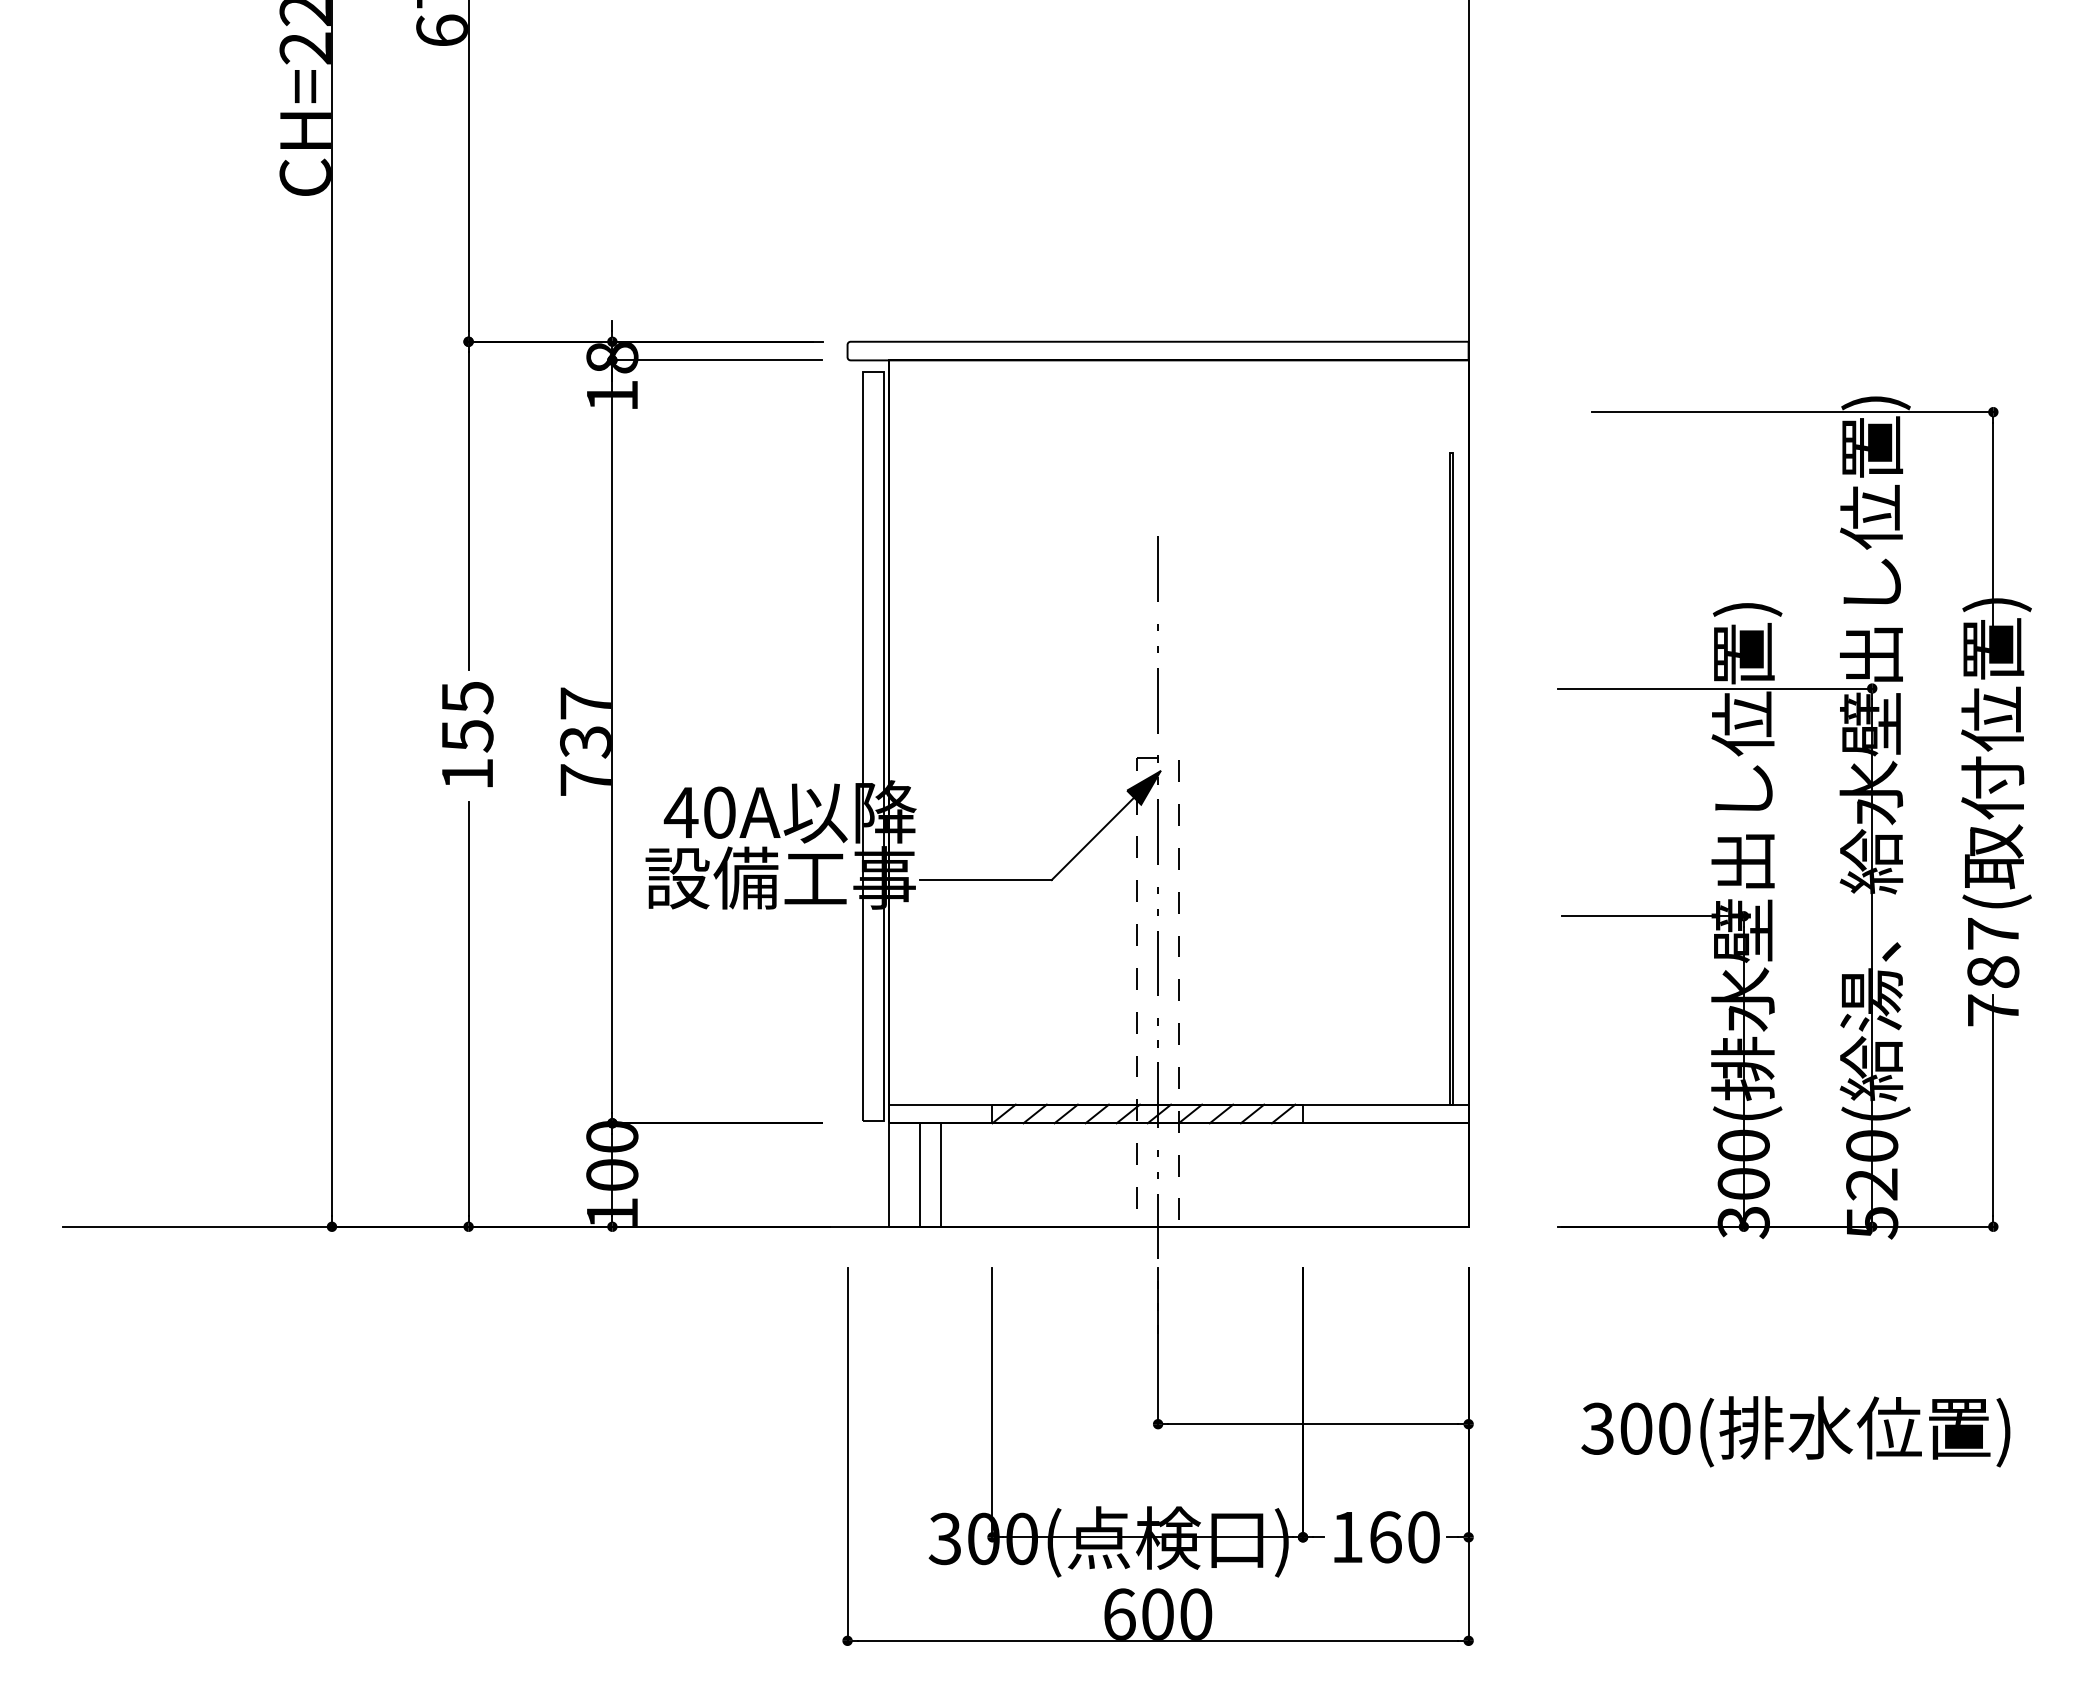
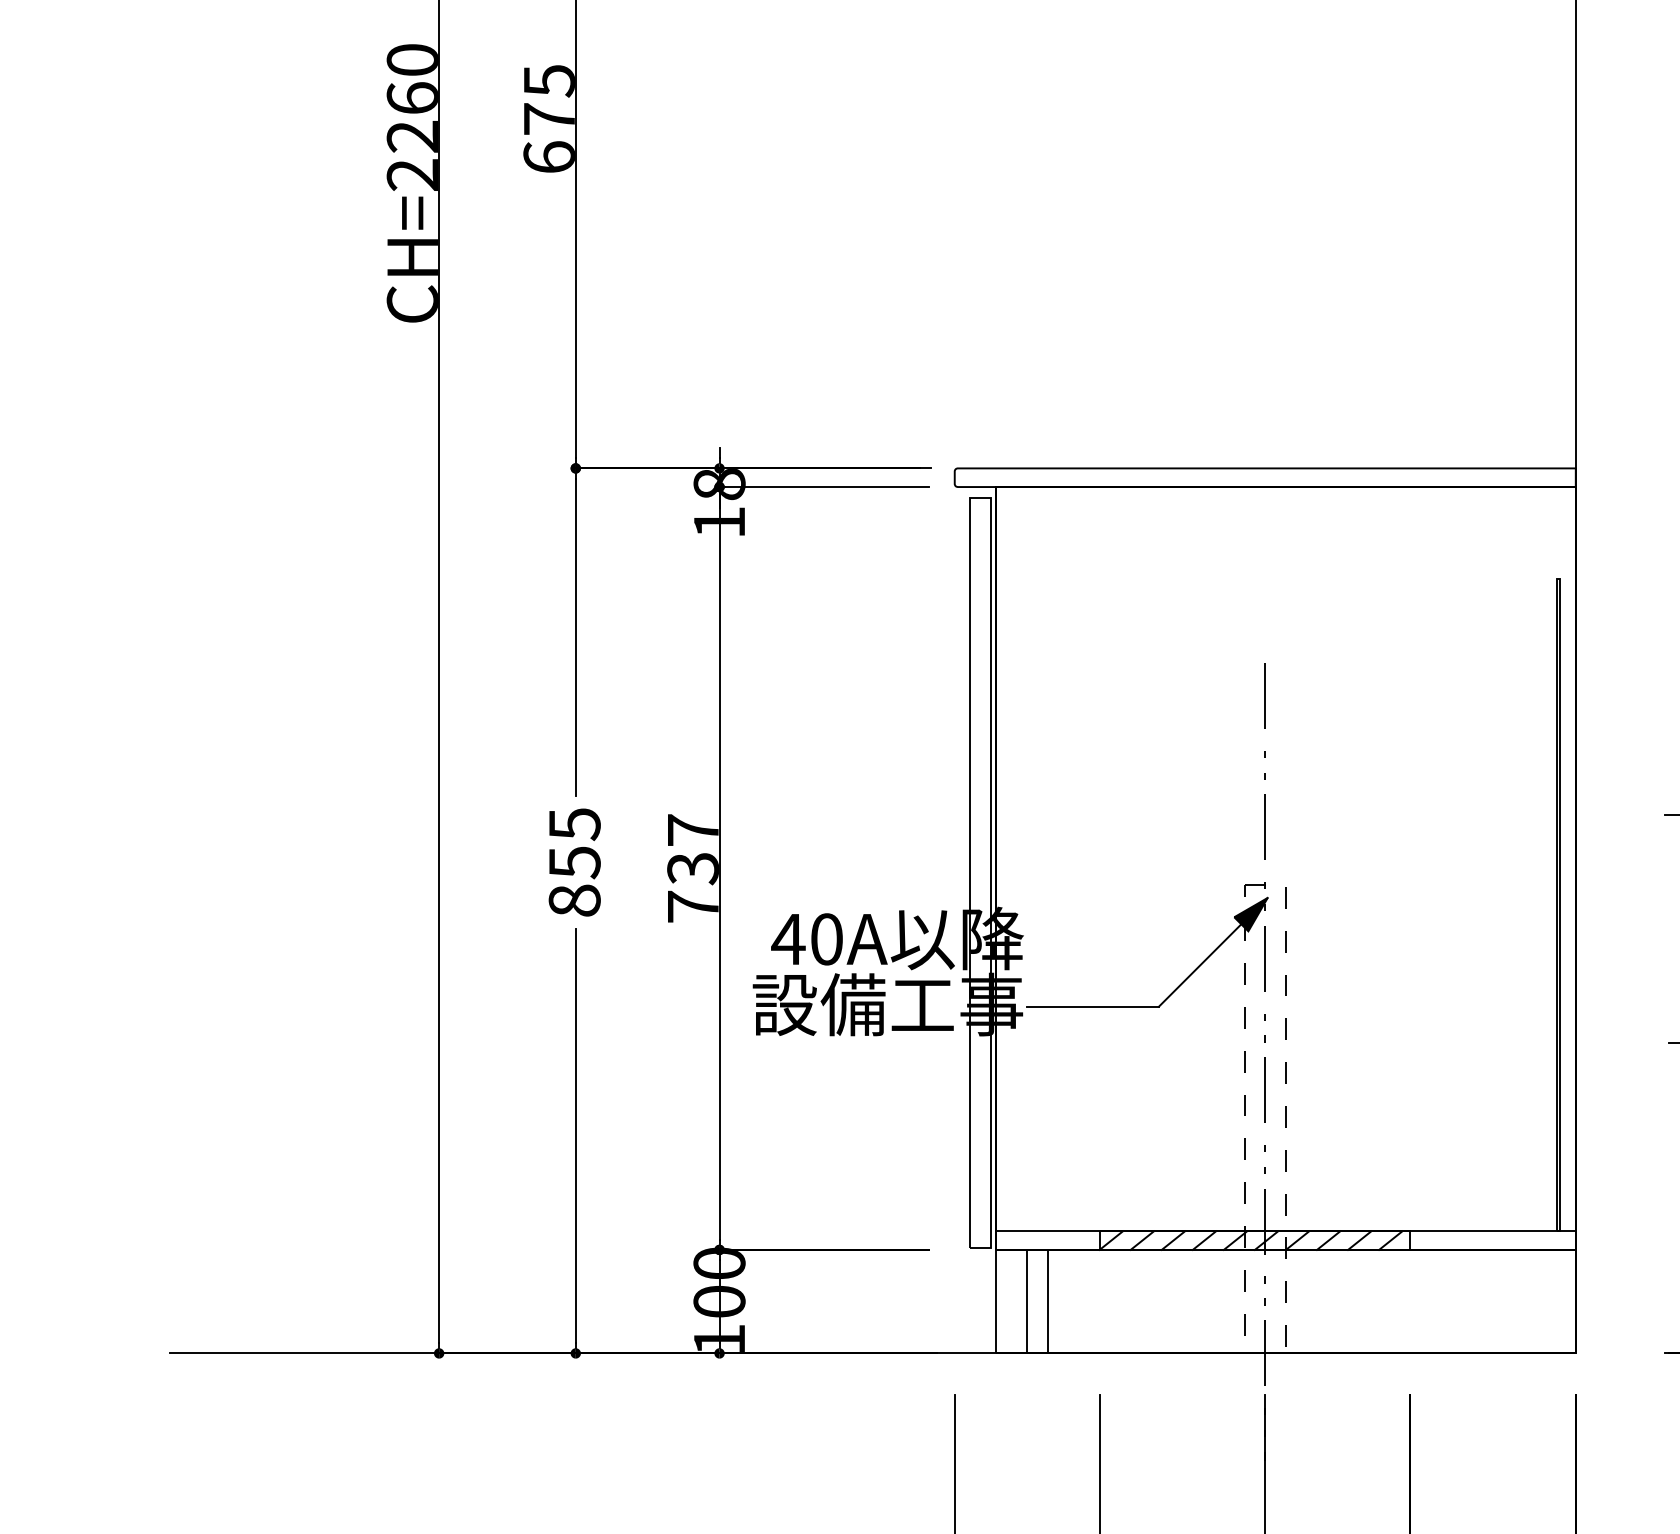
text: (467, 773) -> (574, 900), 155 -> 855

